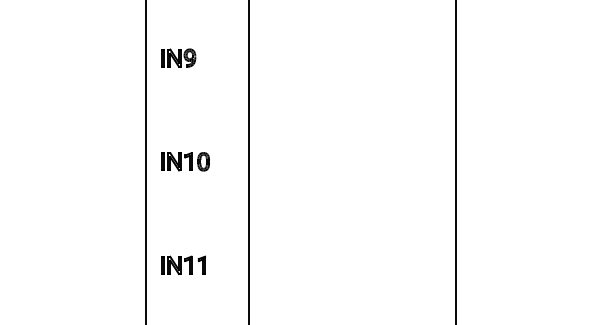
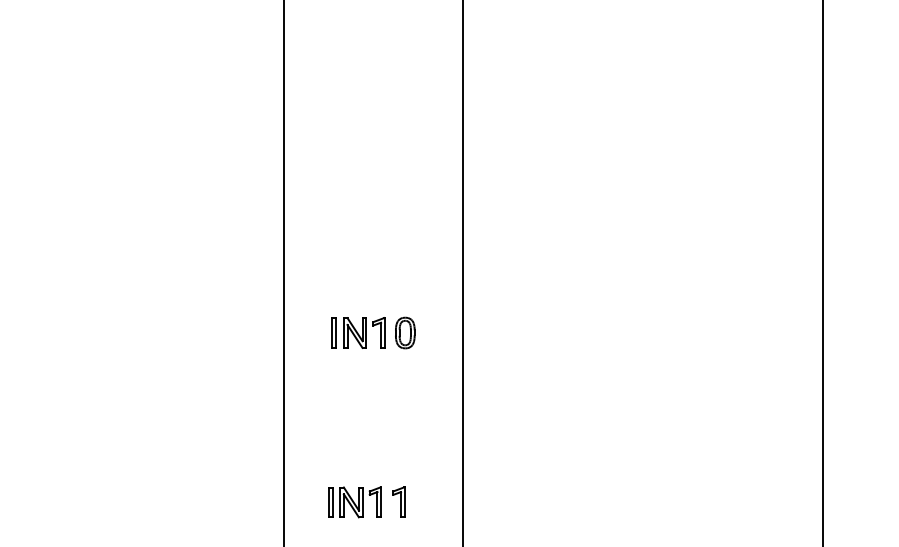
part: (178, 57) -> (340, 141), removed
part: (185, 161) -> (373, 332), moved
part: (183, 264) -> (366, 500), moved

